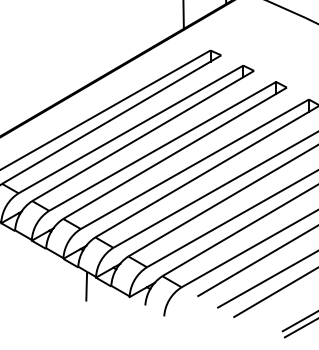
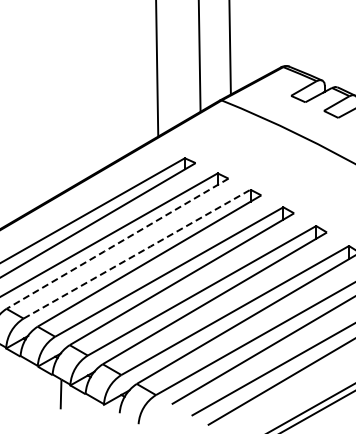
line: (143, 136) -> (117, 244), solid -> dashed
line: (163, 145) -> (137, 253), solid -> dashed

